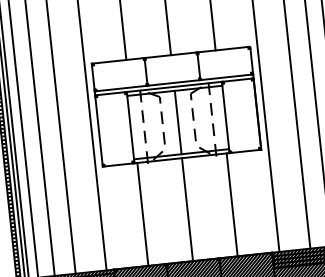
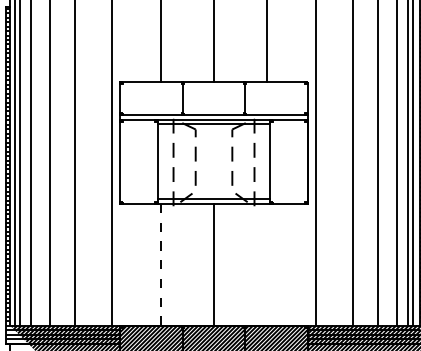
line: (178, 122) -> (214, 161), removed
line: (231, 204) -> (266, 264), removed
line: (143, 214) -> (161, 264), solid -> dashed

